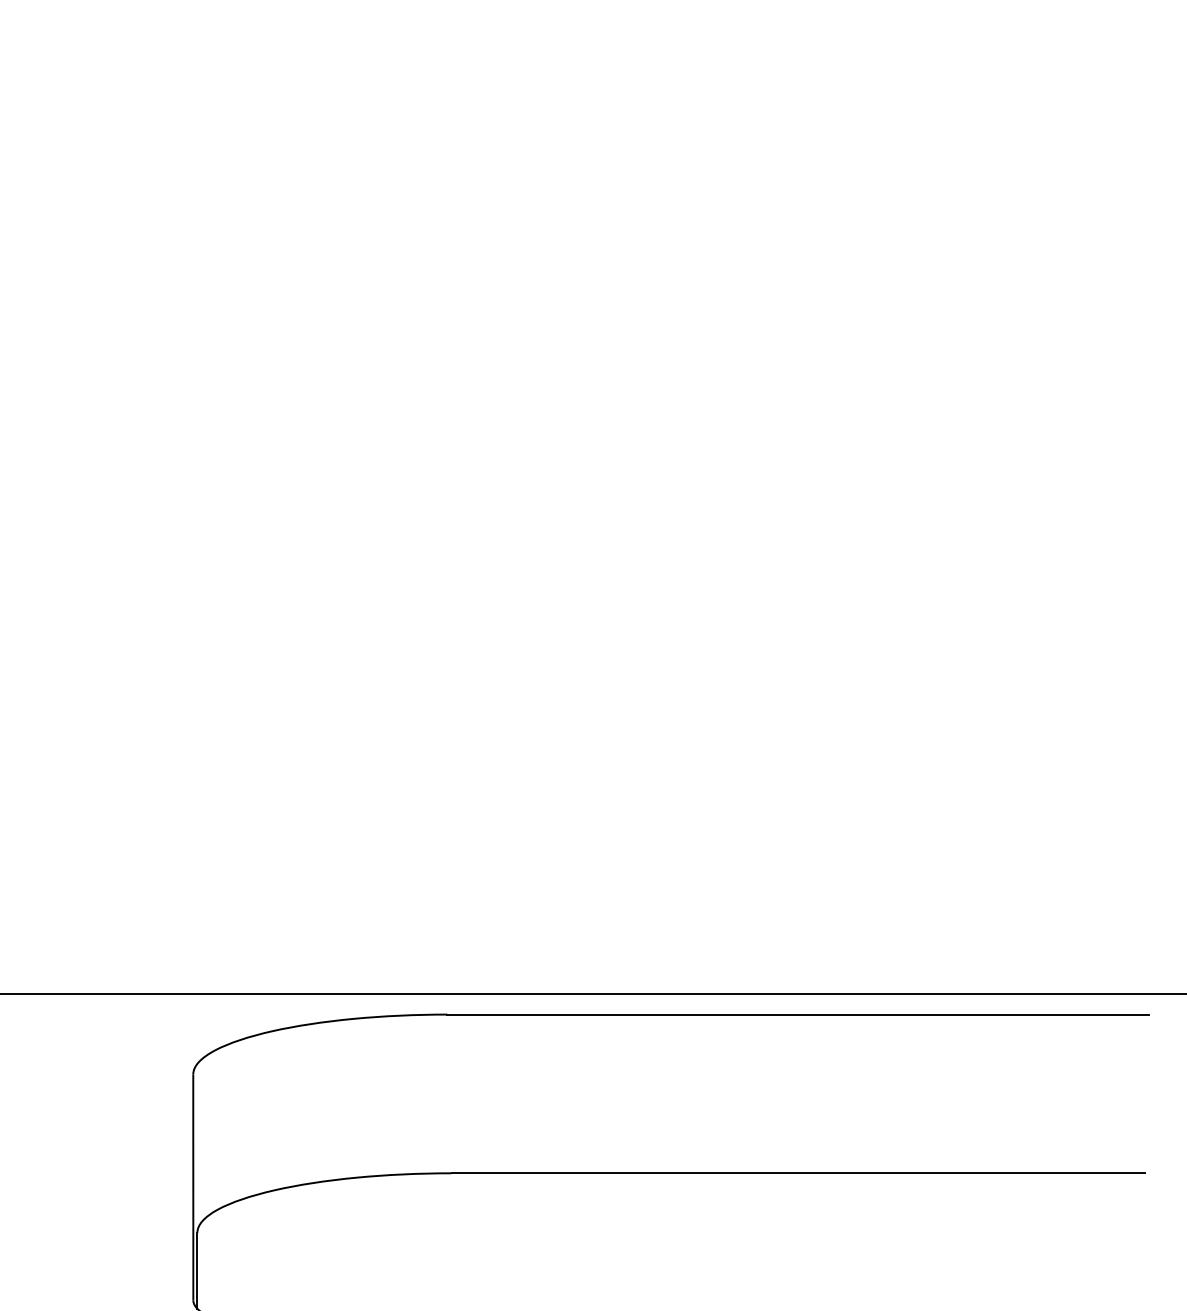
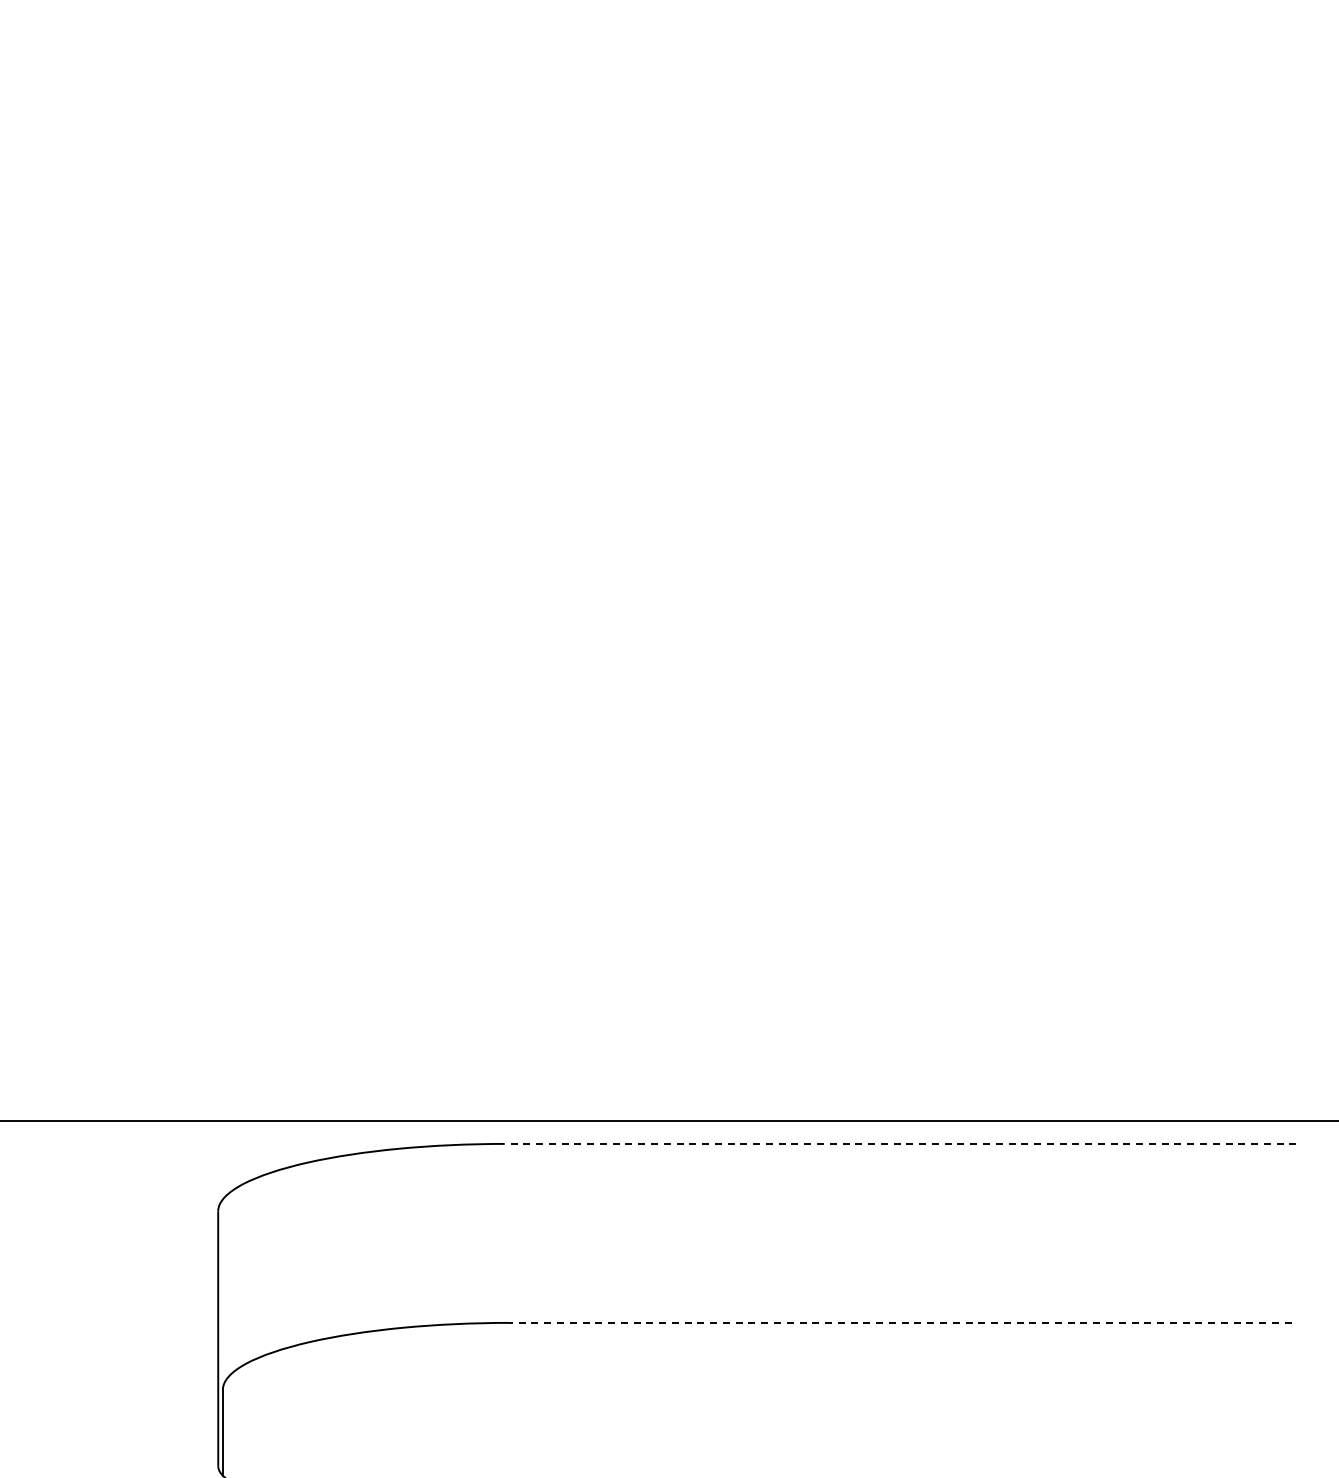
line: (798, 1014) -> (900, 1143), solid -> dashed
line: (798, 1172) -> (900, 1322), solid -> dashed

